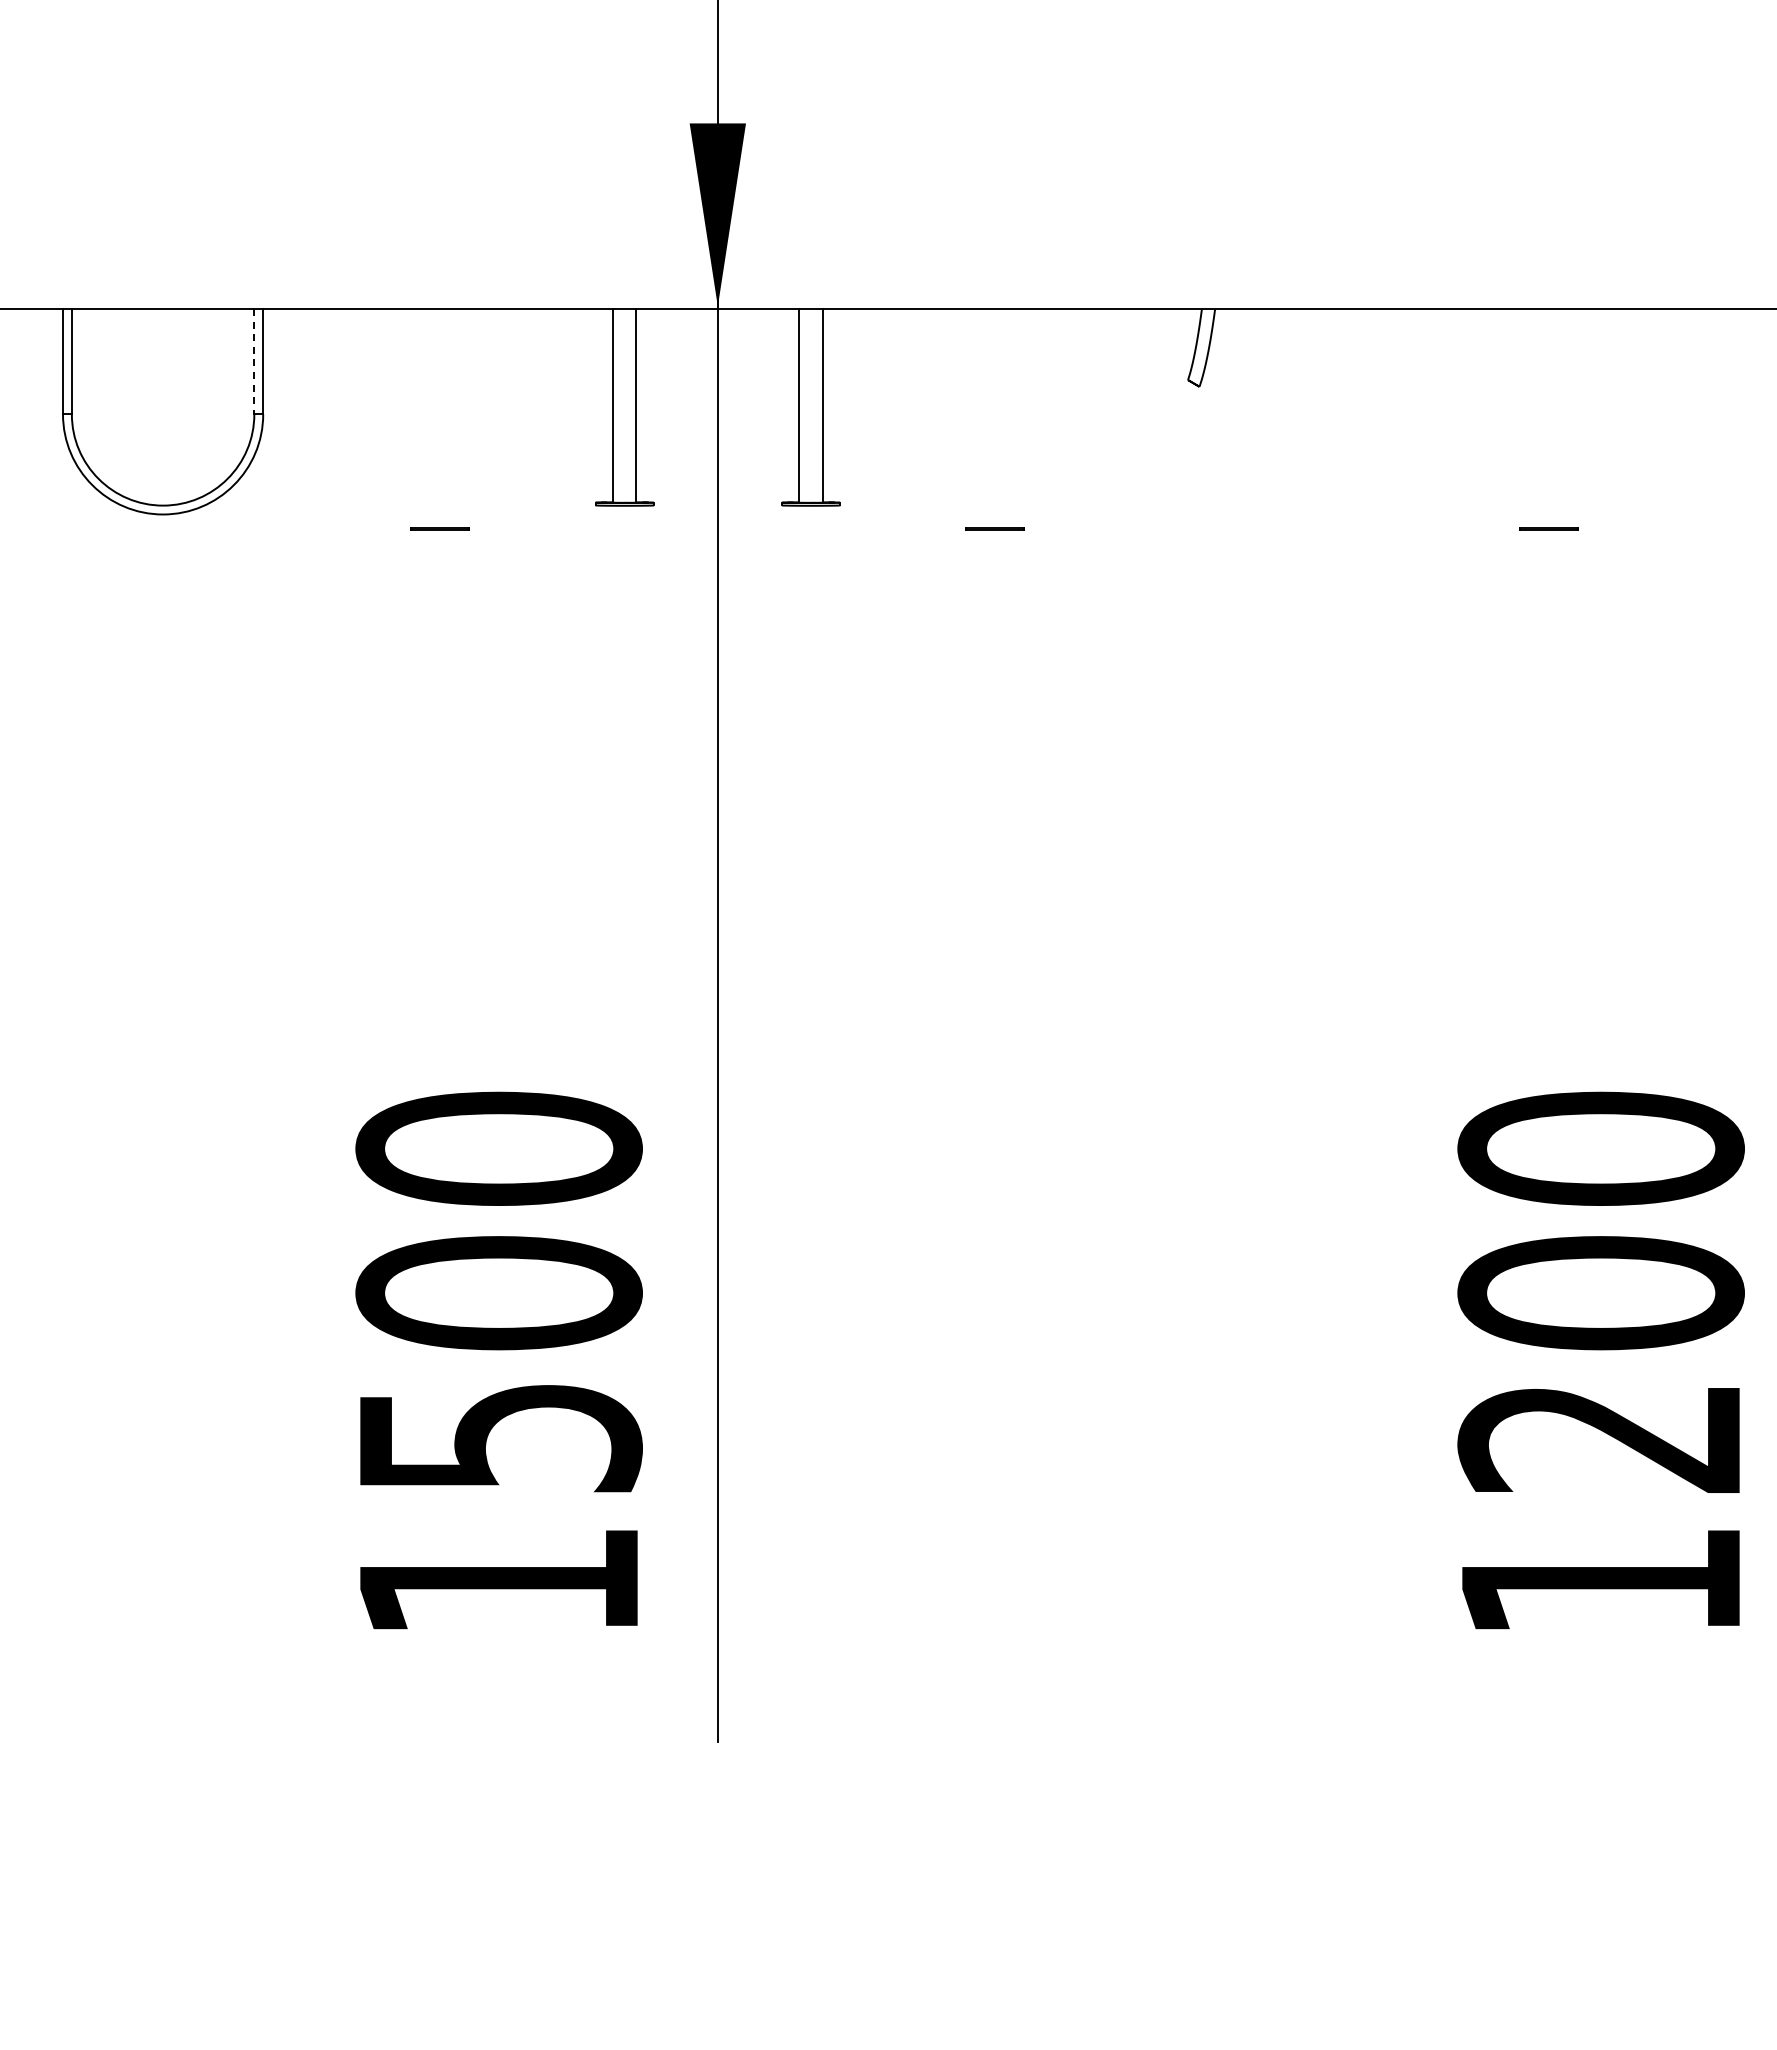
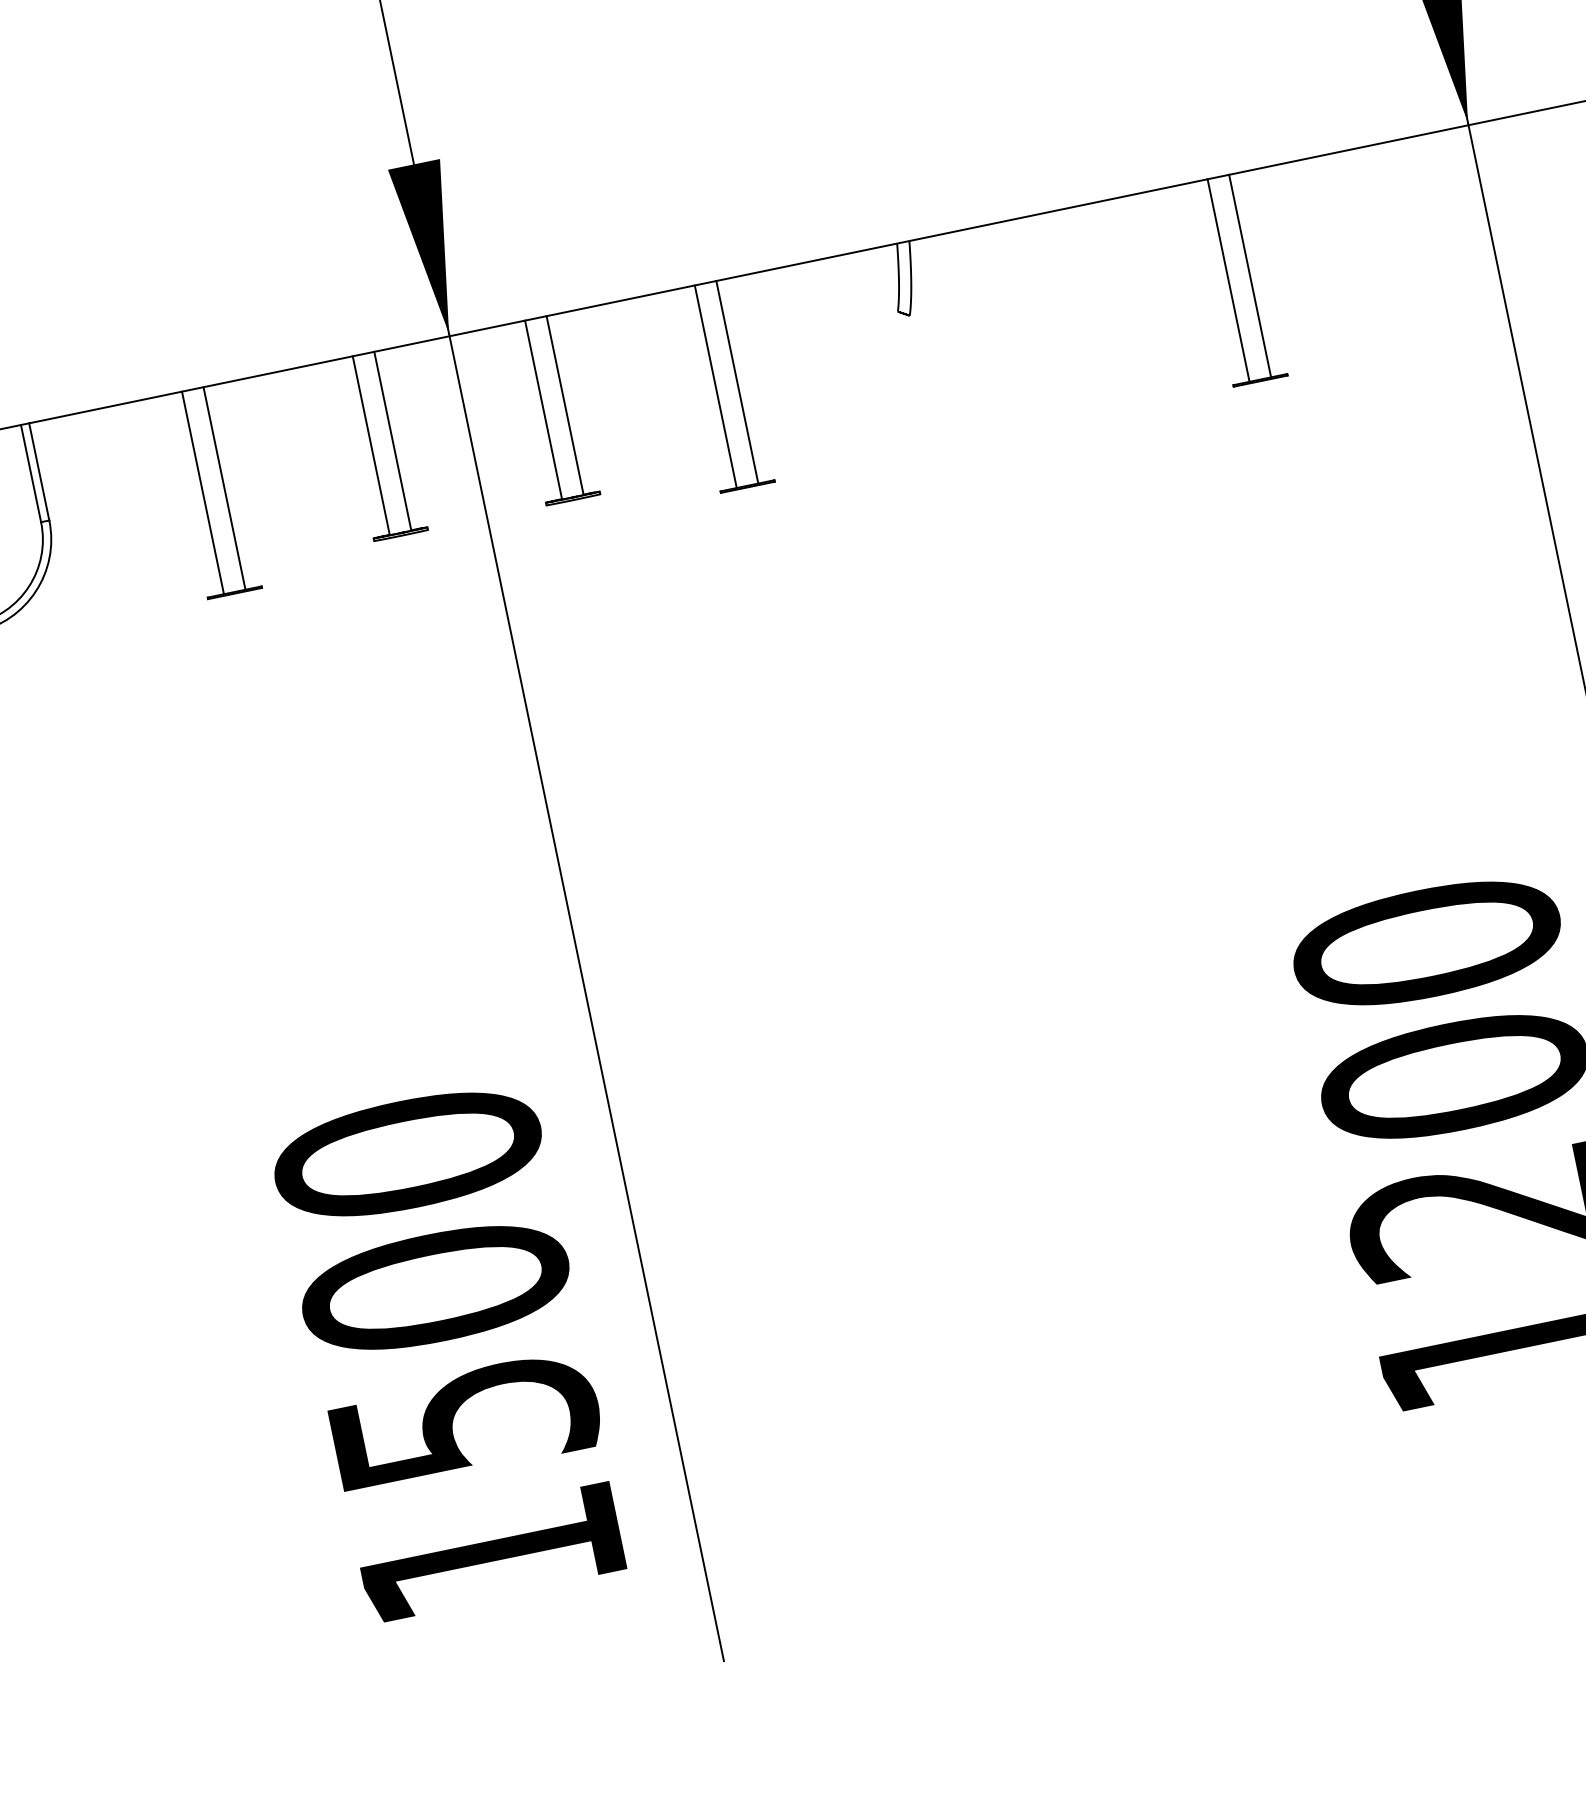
line: (254, 361) -> (31, 473), dashed -> solid
line: (428, 418) -> (202, 492), added
line: (451, 418) -> (224, 488), added
line: (983, 418) -> (716, 386), added
line: (1006, 418) -> (737, 381), added
line: (1537, 418) -> (1228, 280), added
line: (1560, 418) -> (1249, 275), added

